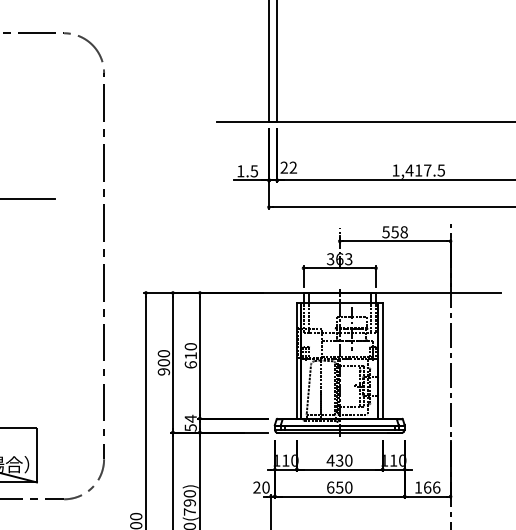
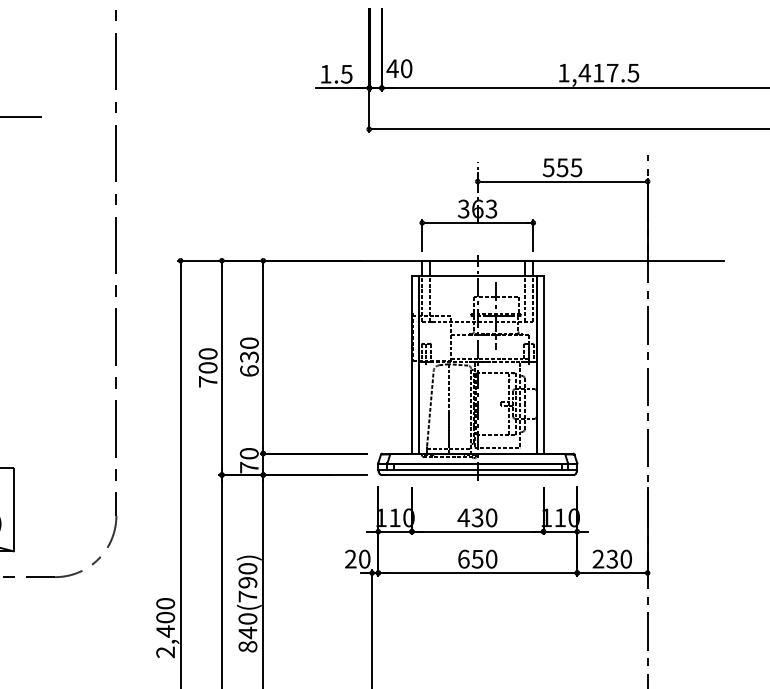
text: (288, 167) -> (399, 68), 22 -> 40
text: (403, 232) -> (575, 168), 558 -> 555
text: (190, 355) -> (248, 356), 610 -> 630
text: (163, 371) -> (207, 381), 900 -> 700
text: (190, 422) -> (248, 459), 54 -> 70
text: (427, 487) -> (612, 559), 166 -> 230

